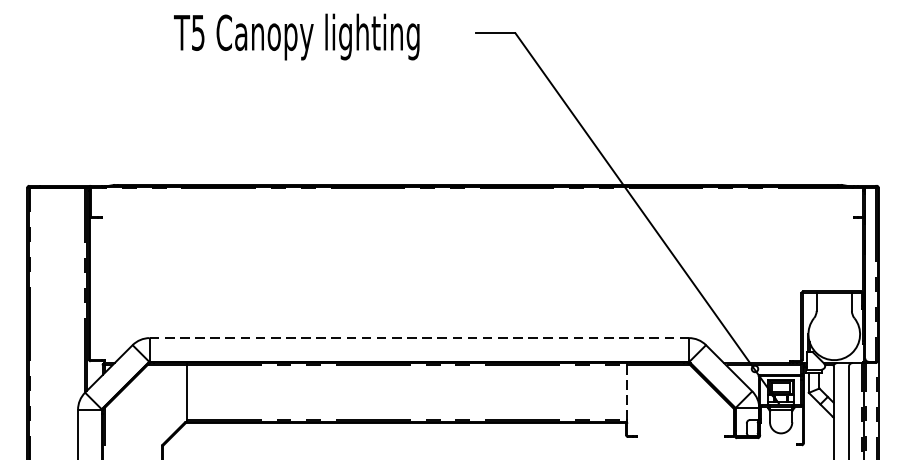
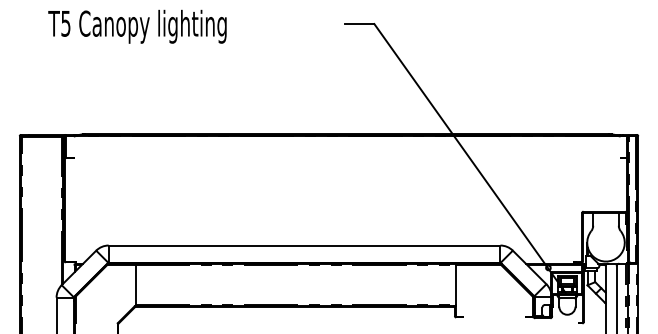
text: (296, 36) -> (137, 26), moved
line: (419, 338) -> (304, 245), dashed -> solid
line: (627, 393) -> (455, 285), dashed -> solid

